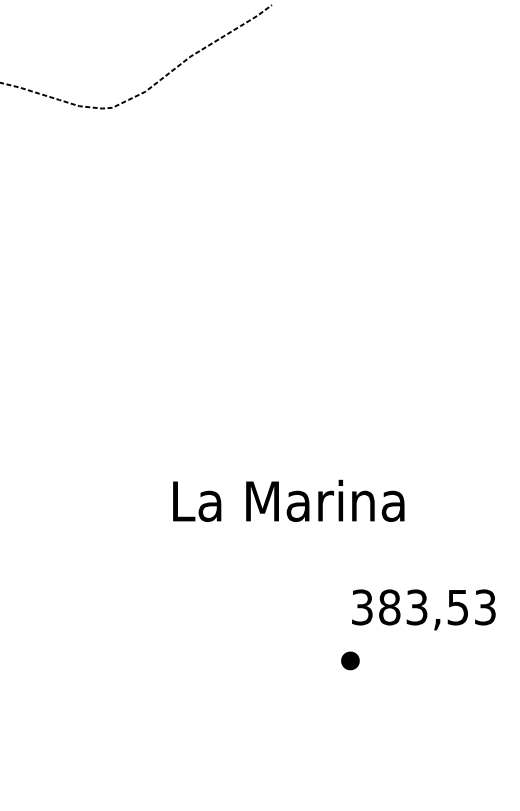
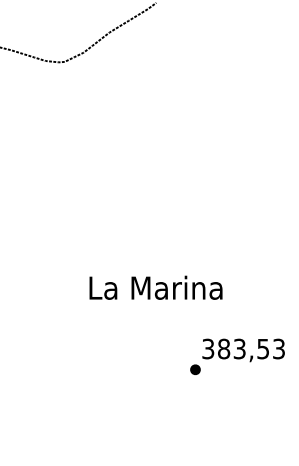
text: (287, 500) -> (155, 287), moved
part: (350, 660) -> (195, 369), moved

